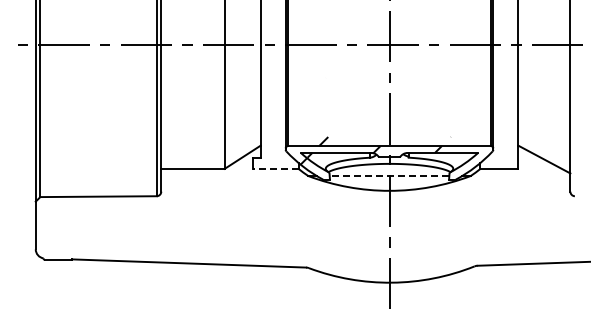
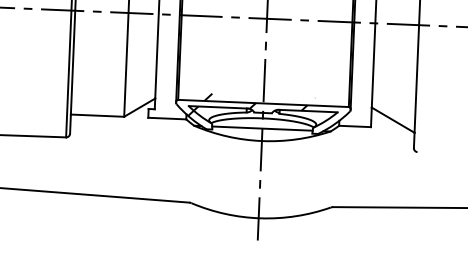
line: (275, 168) -> (166, 118), dashed -> solid
line: (389, 176) -> (262, 128), dashed -> solid

